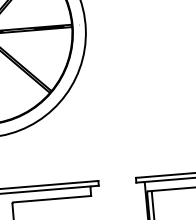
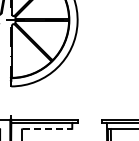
line: (52, 198) -> (47, 128), solid -> dashed

